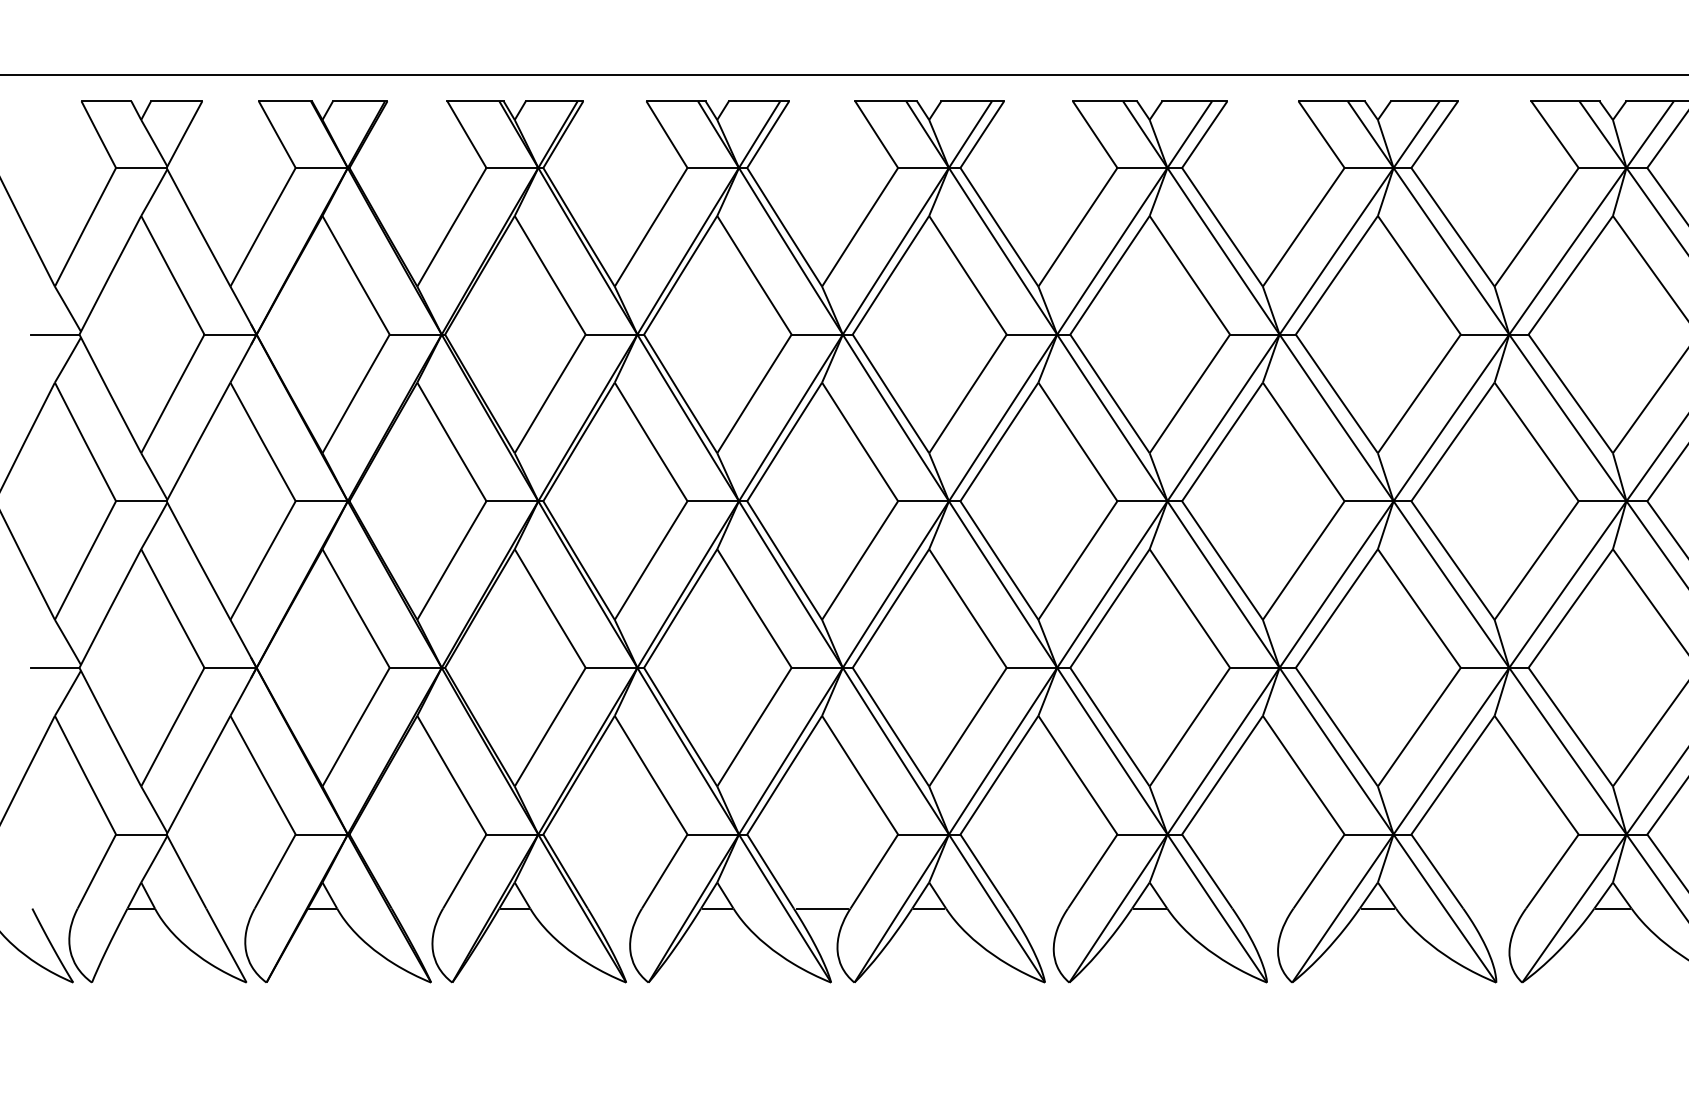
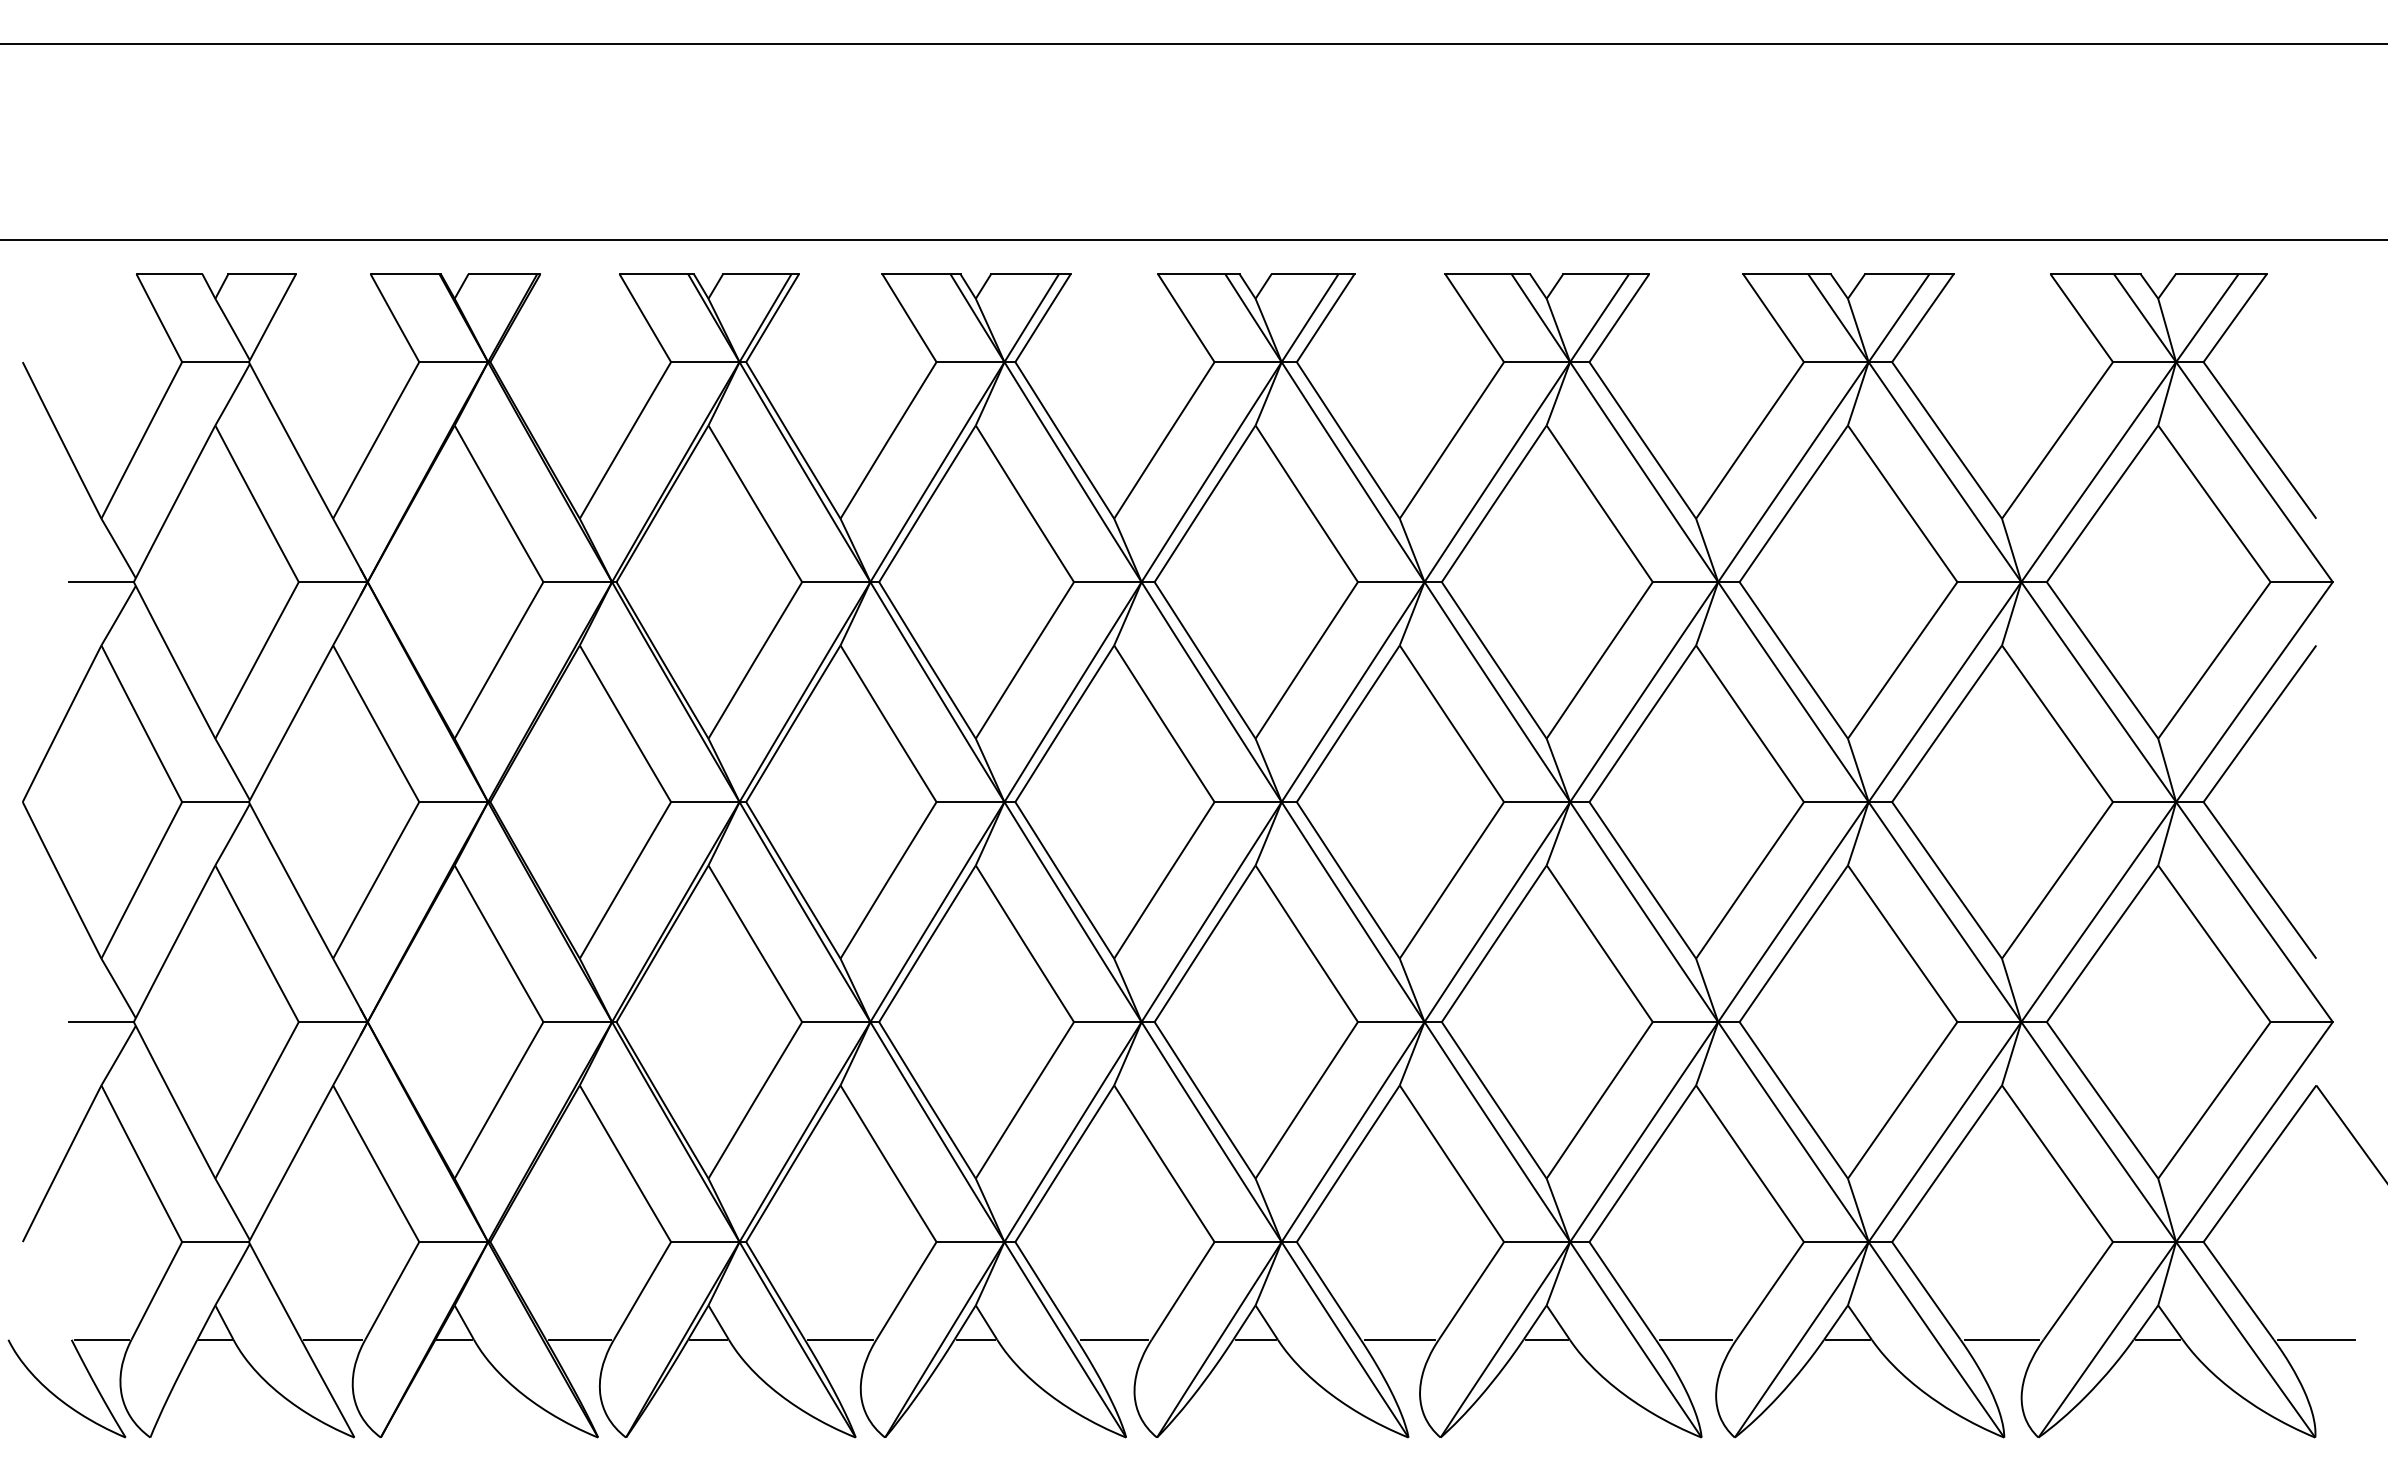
line: (54, 908) -> (101, 1339), added
line: (230, 908) -> (333, 1339), added
line: (417, 908) -> (579, 1339), added
line: (614, 908) -> (840, 1339), added
line: (1038, 908) -> (1399, 1339), added
line: (1262, 908) -> (1695, 1339), added
line: (1494, 908) -> (2001, 1339), added

